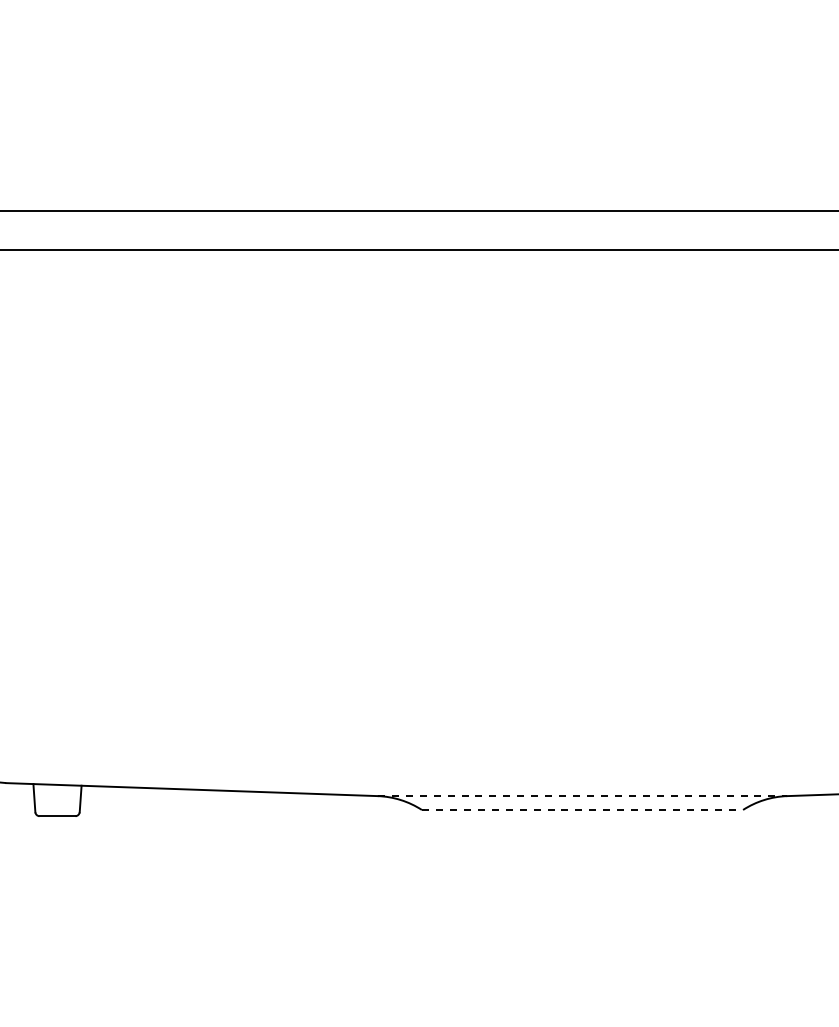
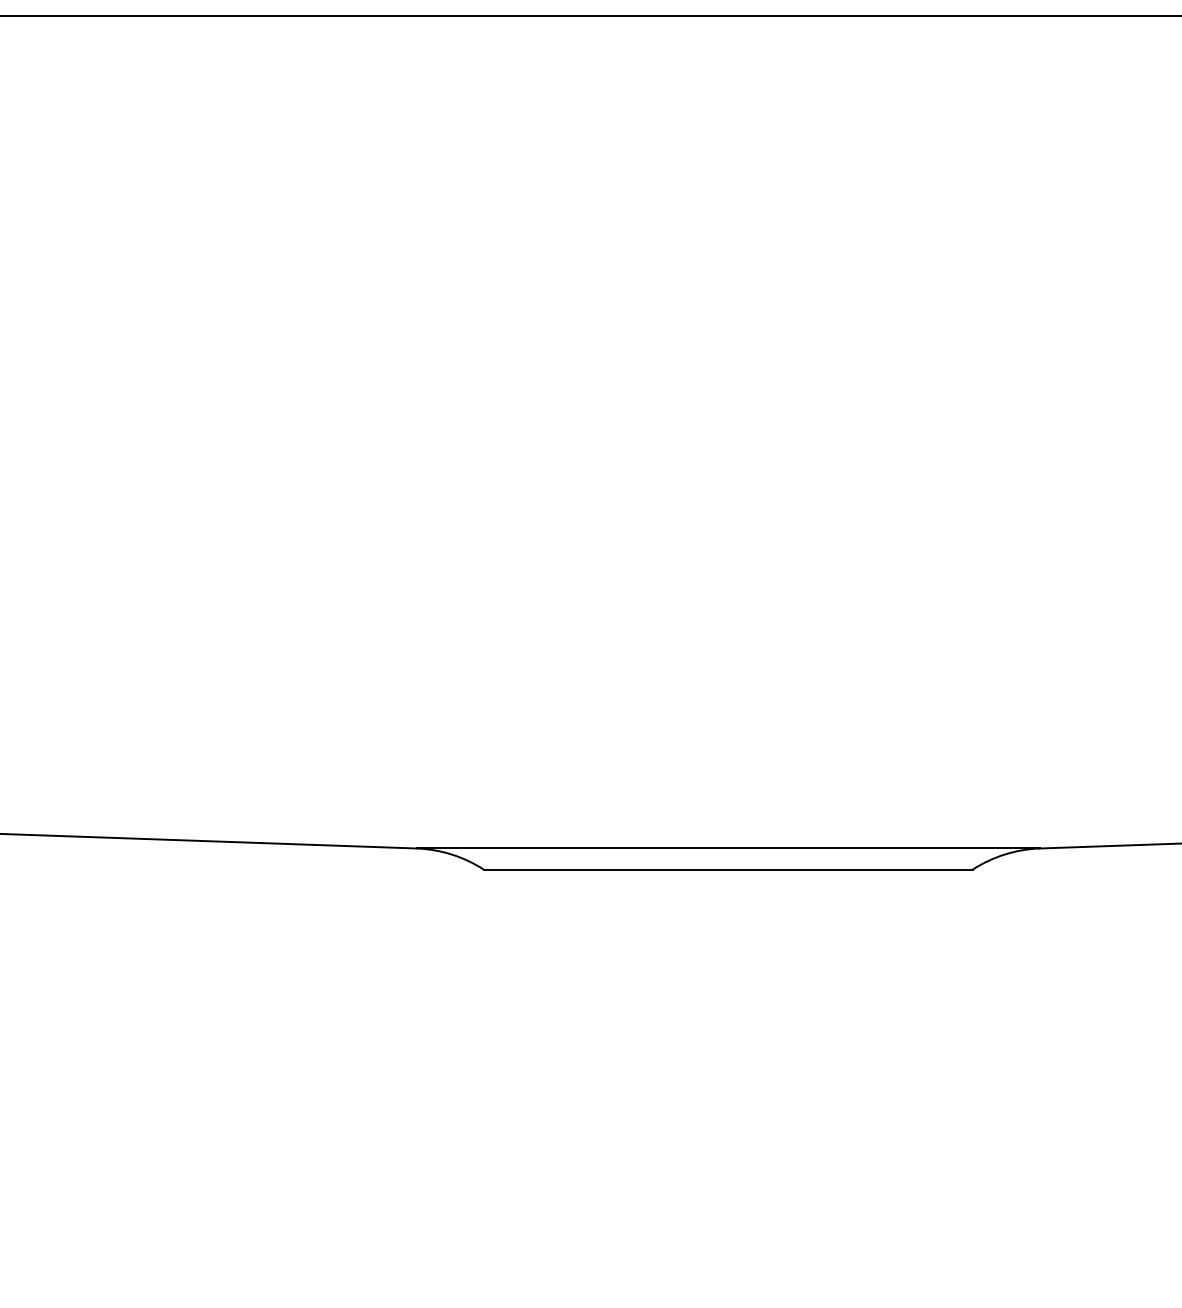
line: (582, 796) -> (728, 849), dashed -> solid
line: (582, 809) -> (728, 868), dashed -> solid

